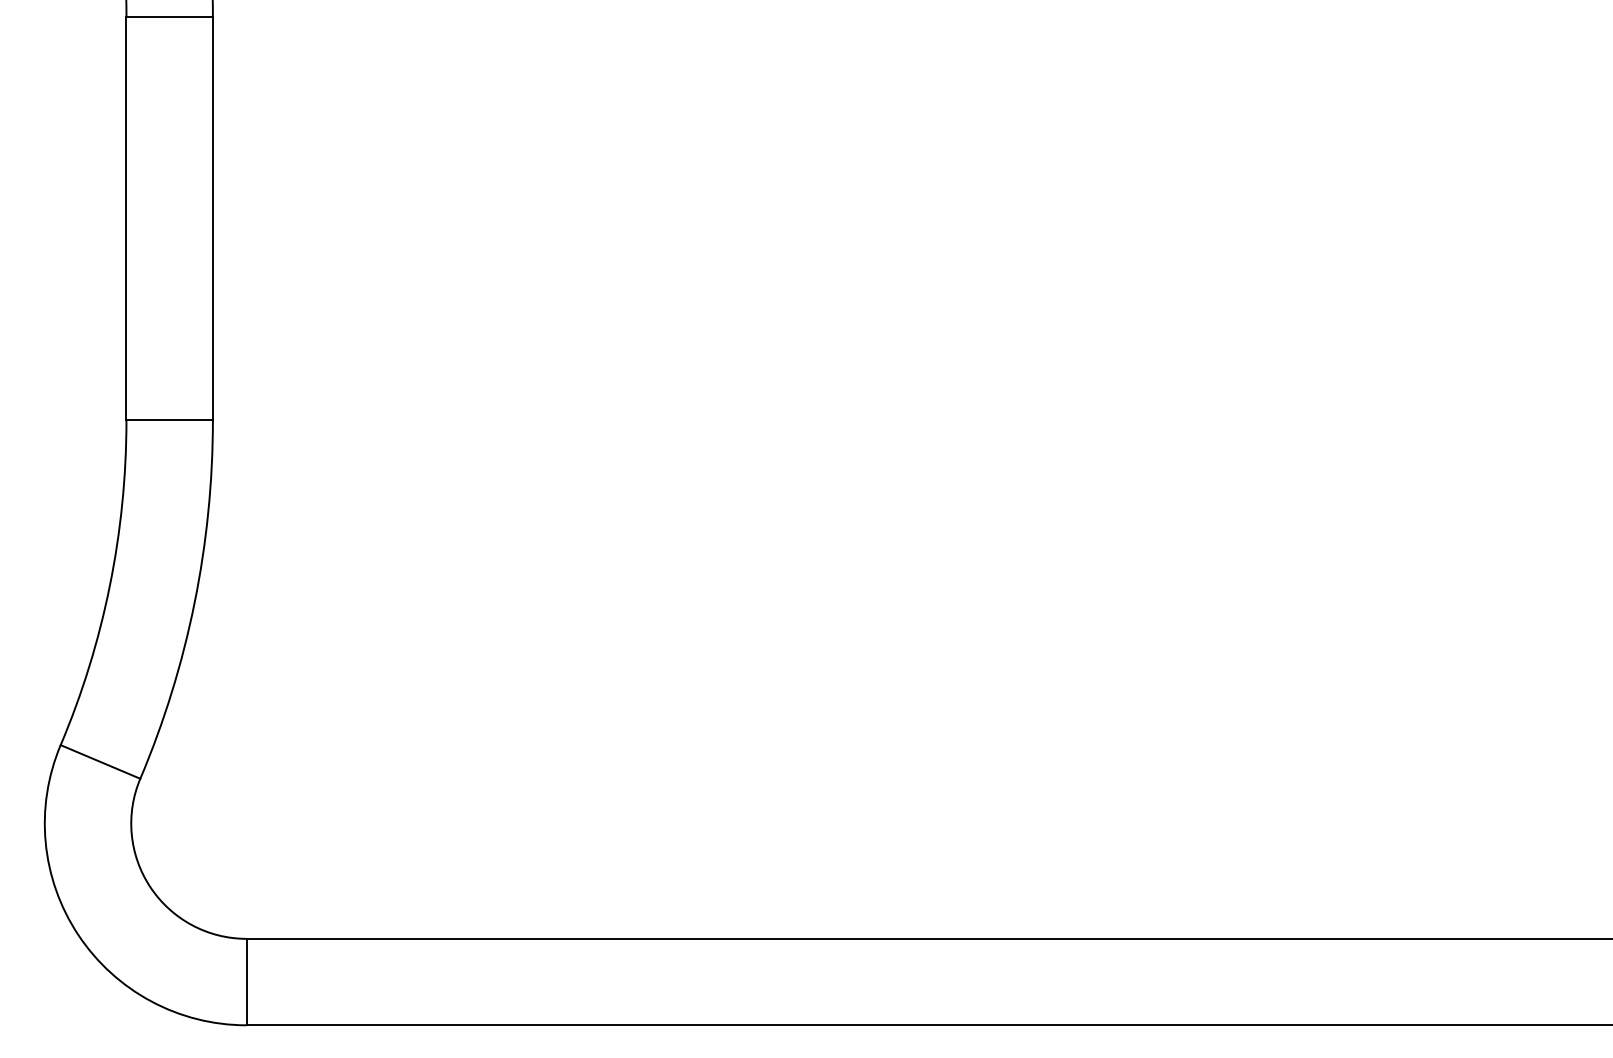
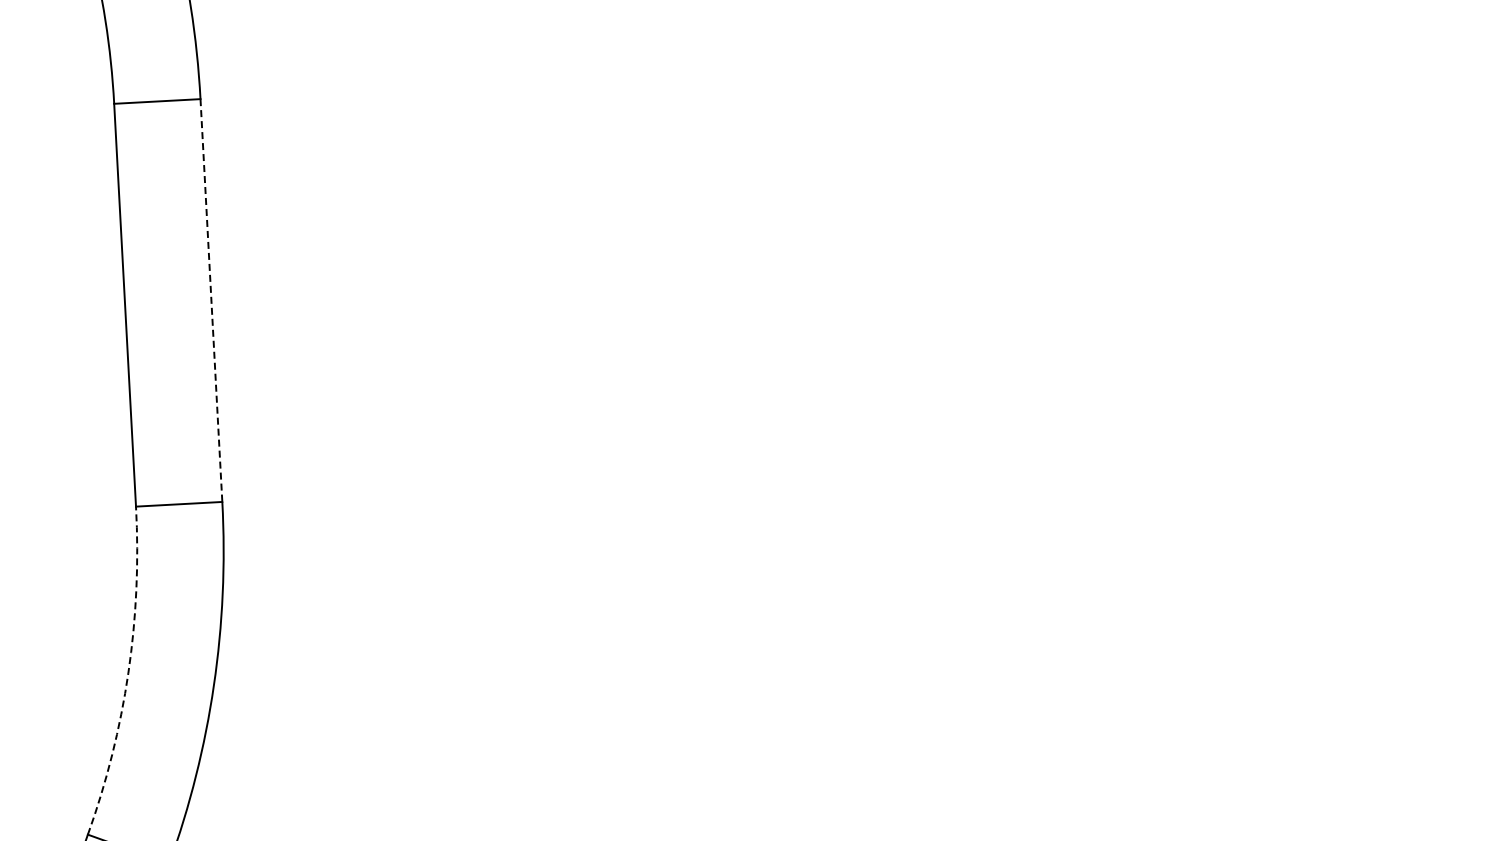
line: (212, 218) -> (211, 300), solid -> dashed
arc: (109, 585) -> (128, 672), solid -> dashed

